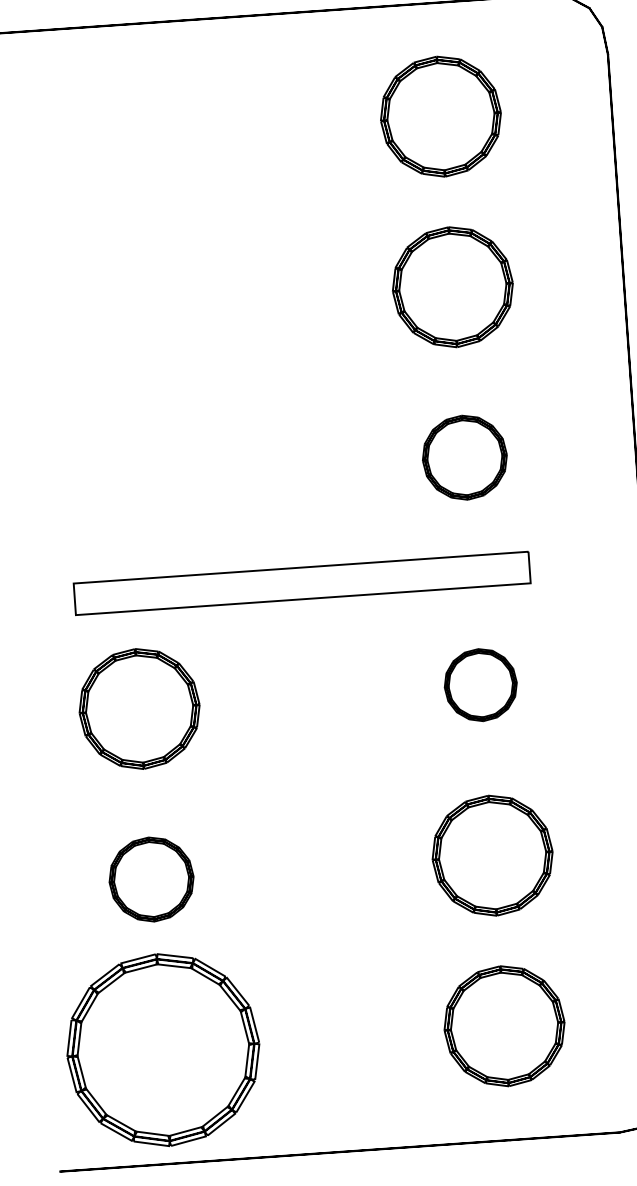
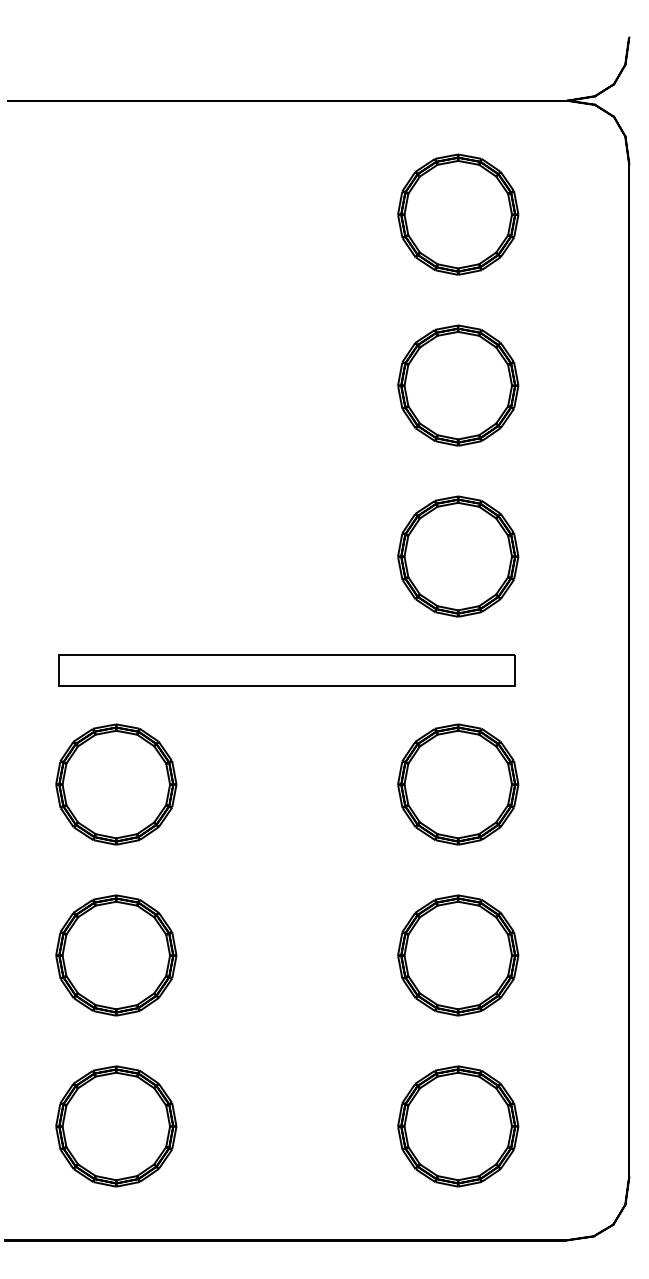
part: (465, 457) -> (458, 556), size x1.43
part: (480, 685) -> (458, 784), size x1.67
part: (151, 879) -> (116, 955), size x1.43
part: (163, 1050) -> (116, 1126), size x0.62

